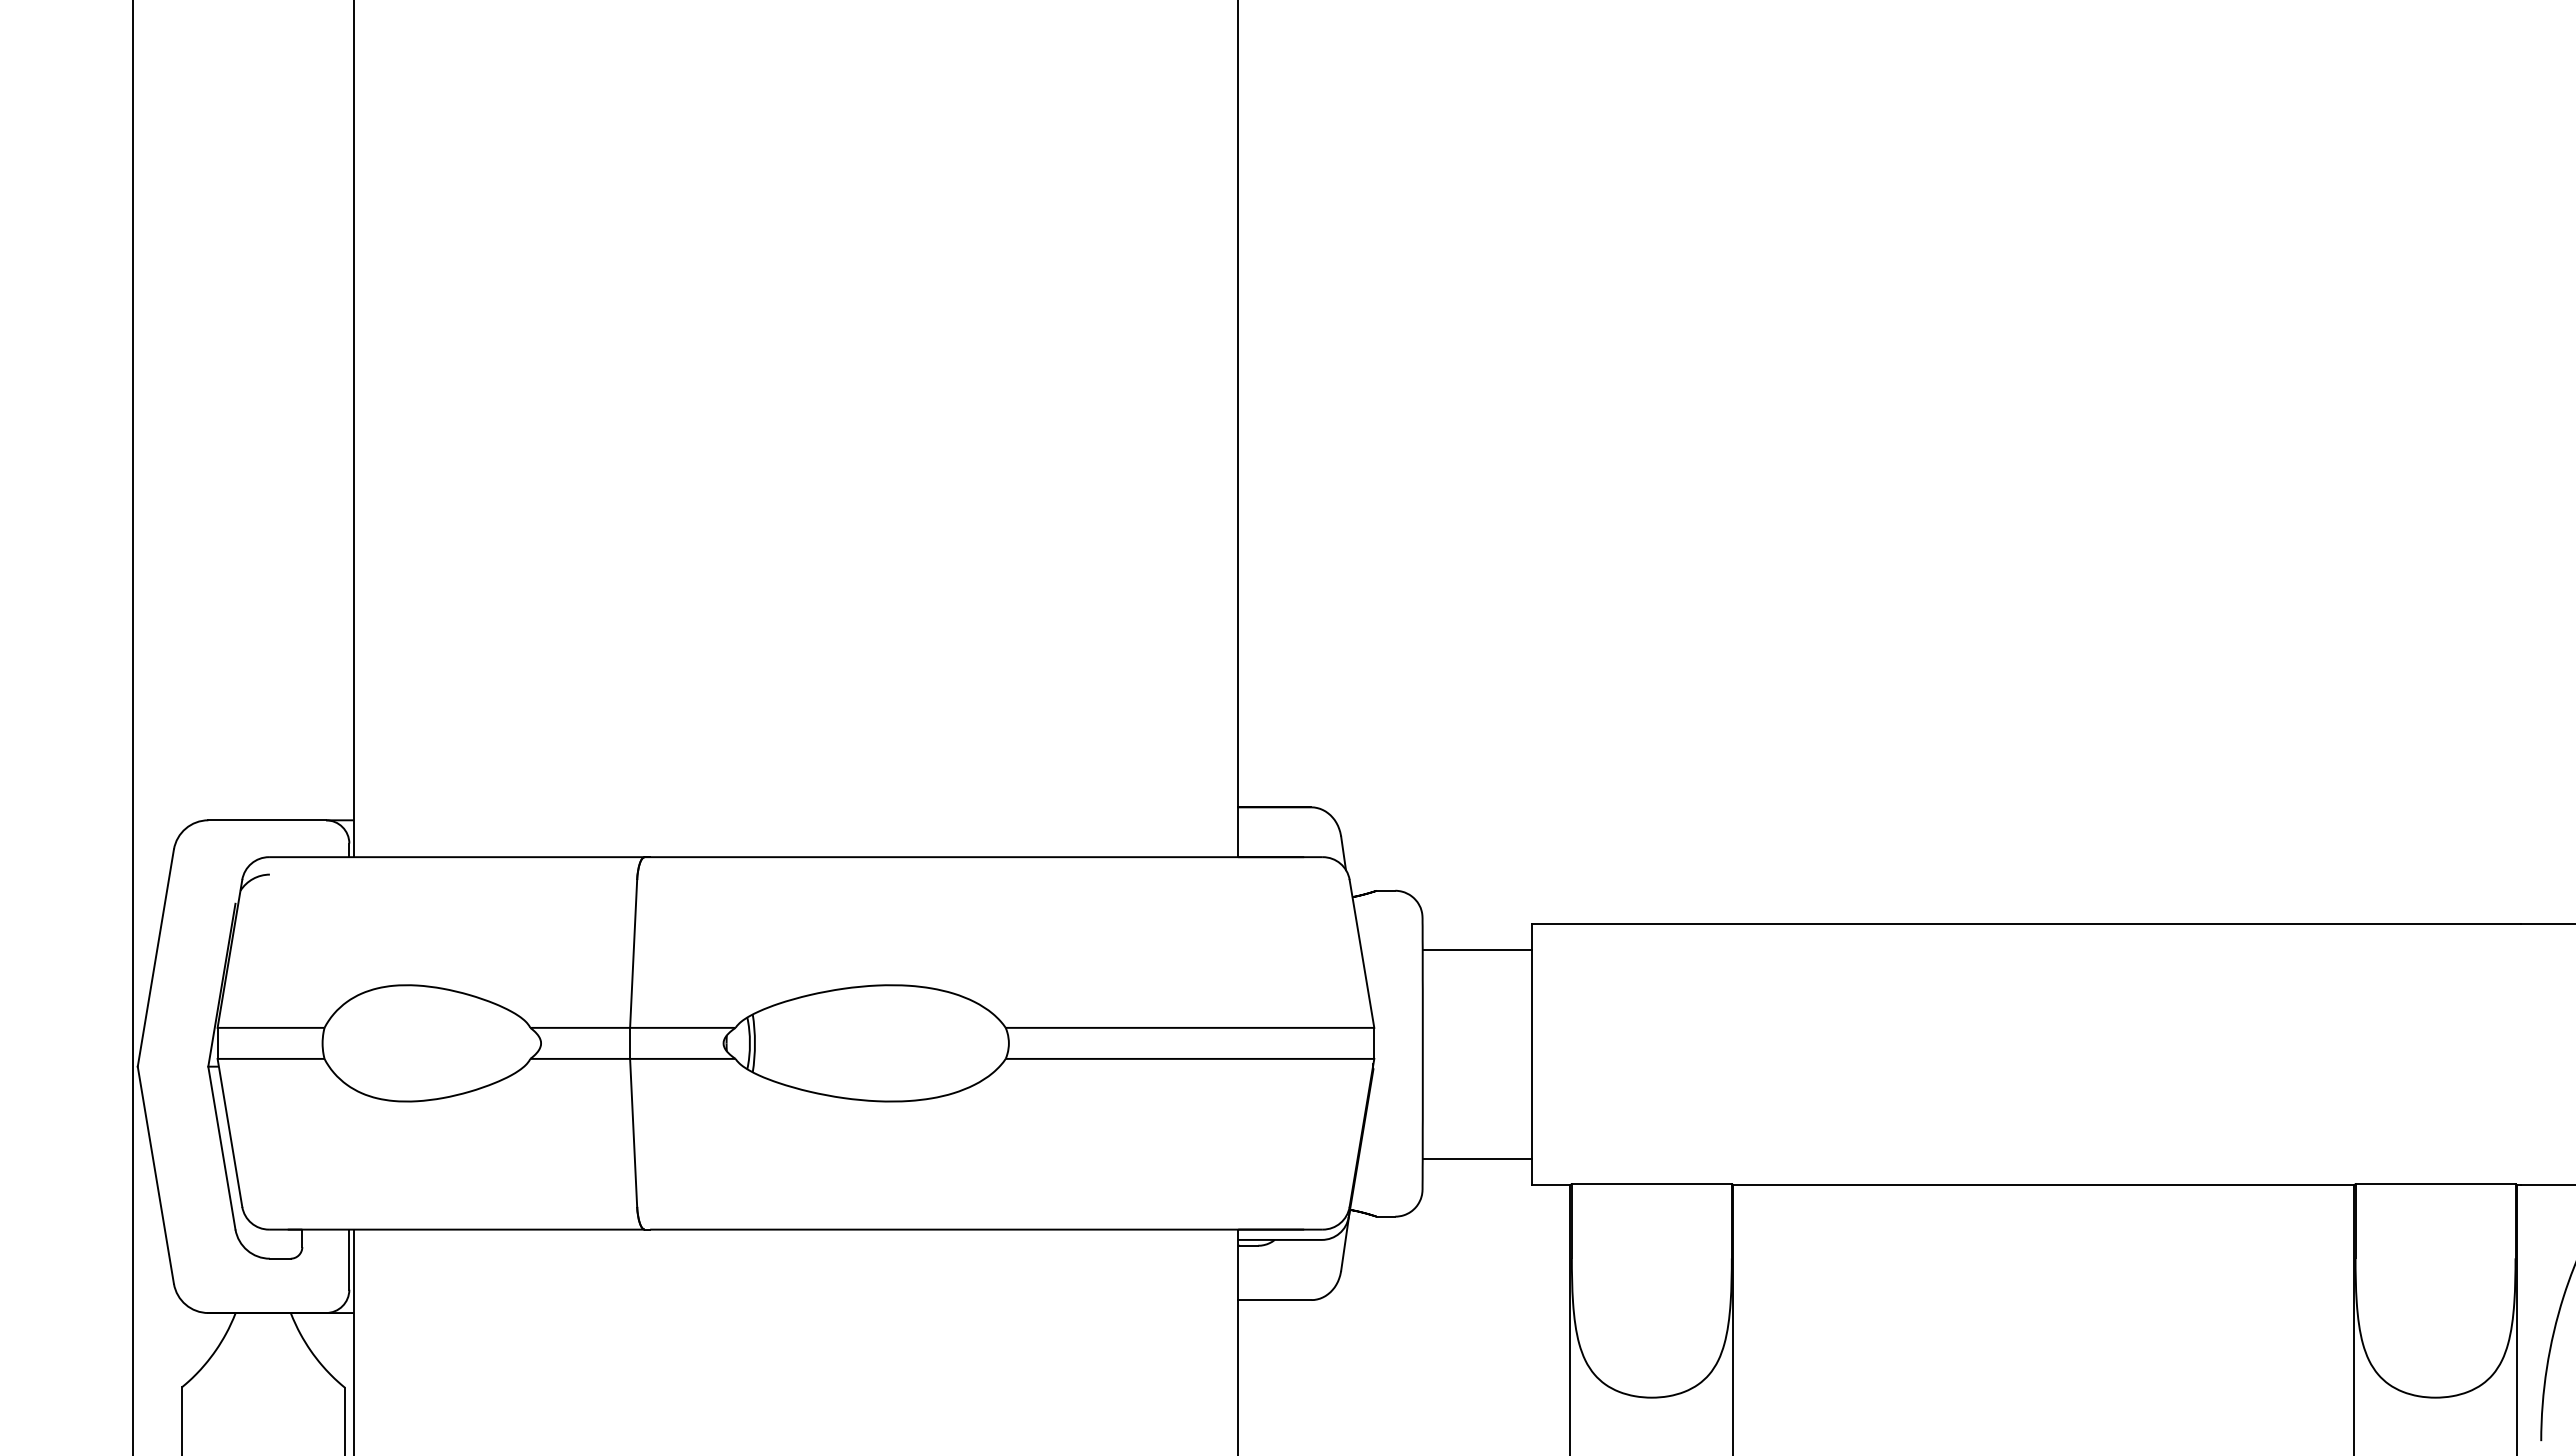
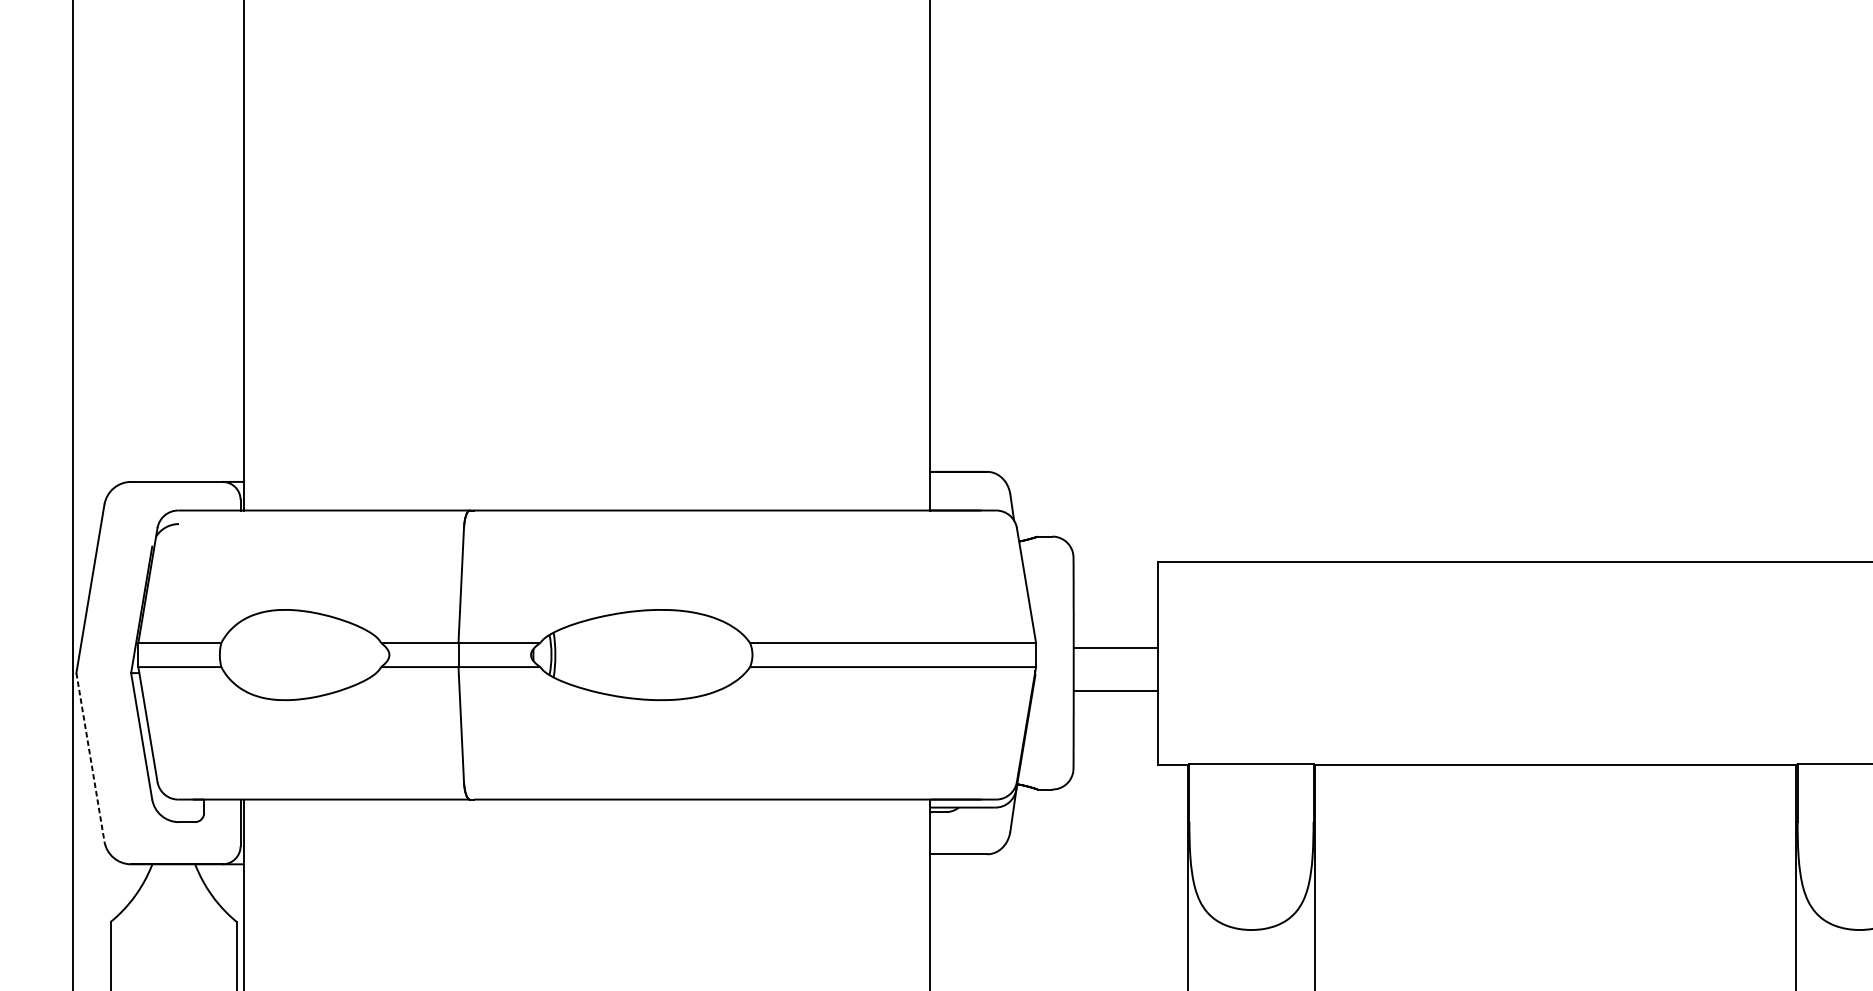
line: (1476, 949) -> (1115, 647), moved
line: (1476, 1158) -> (1115, 690), moved
line: (155, 1175) -> (90, 757), solid -> dashed

